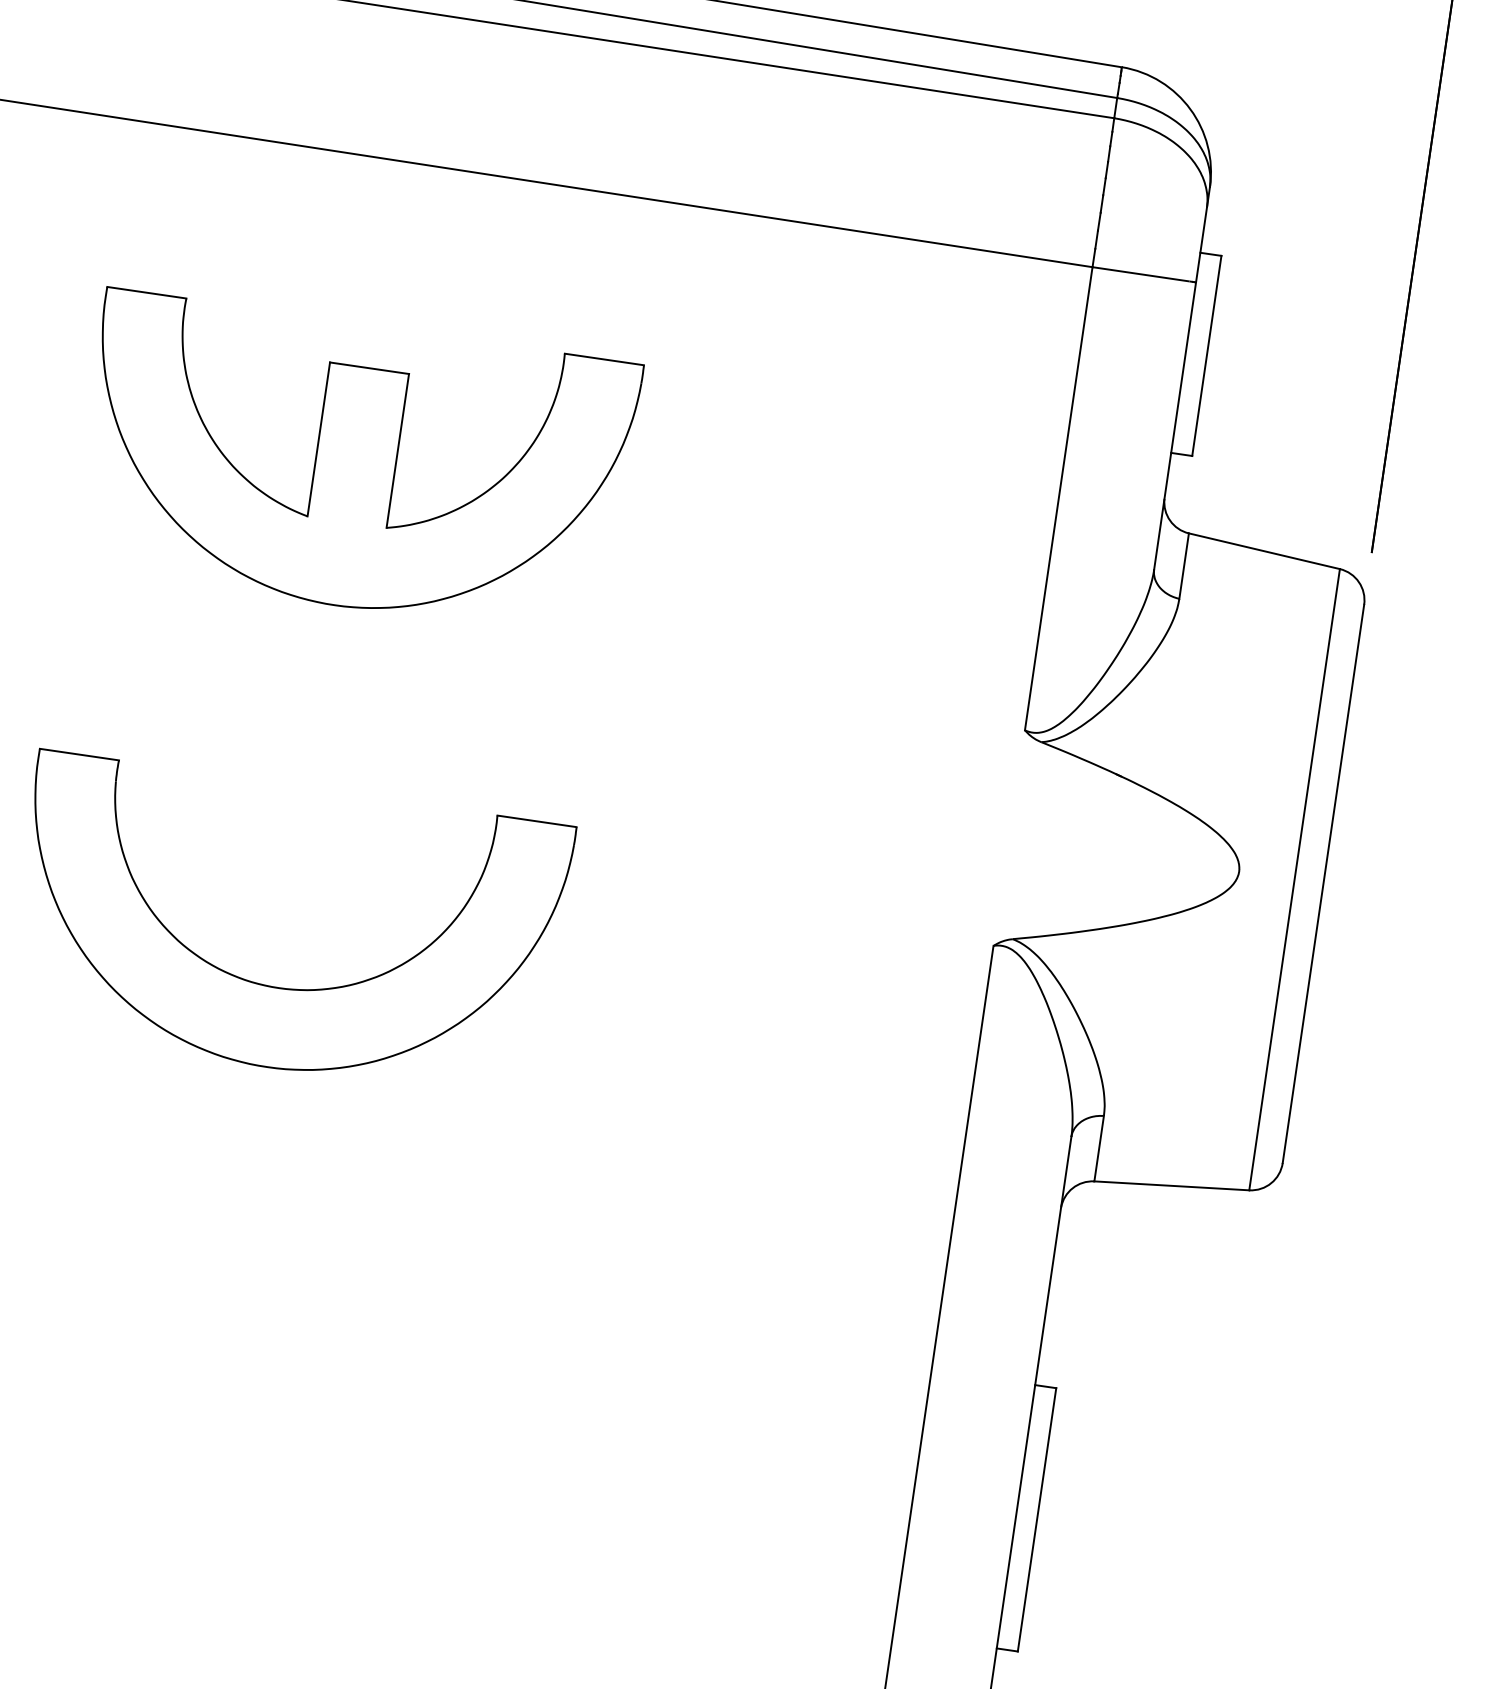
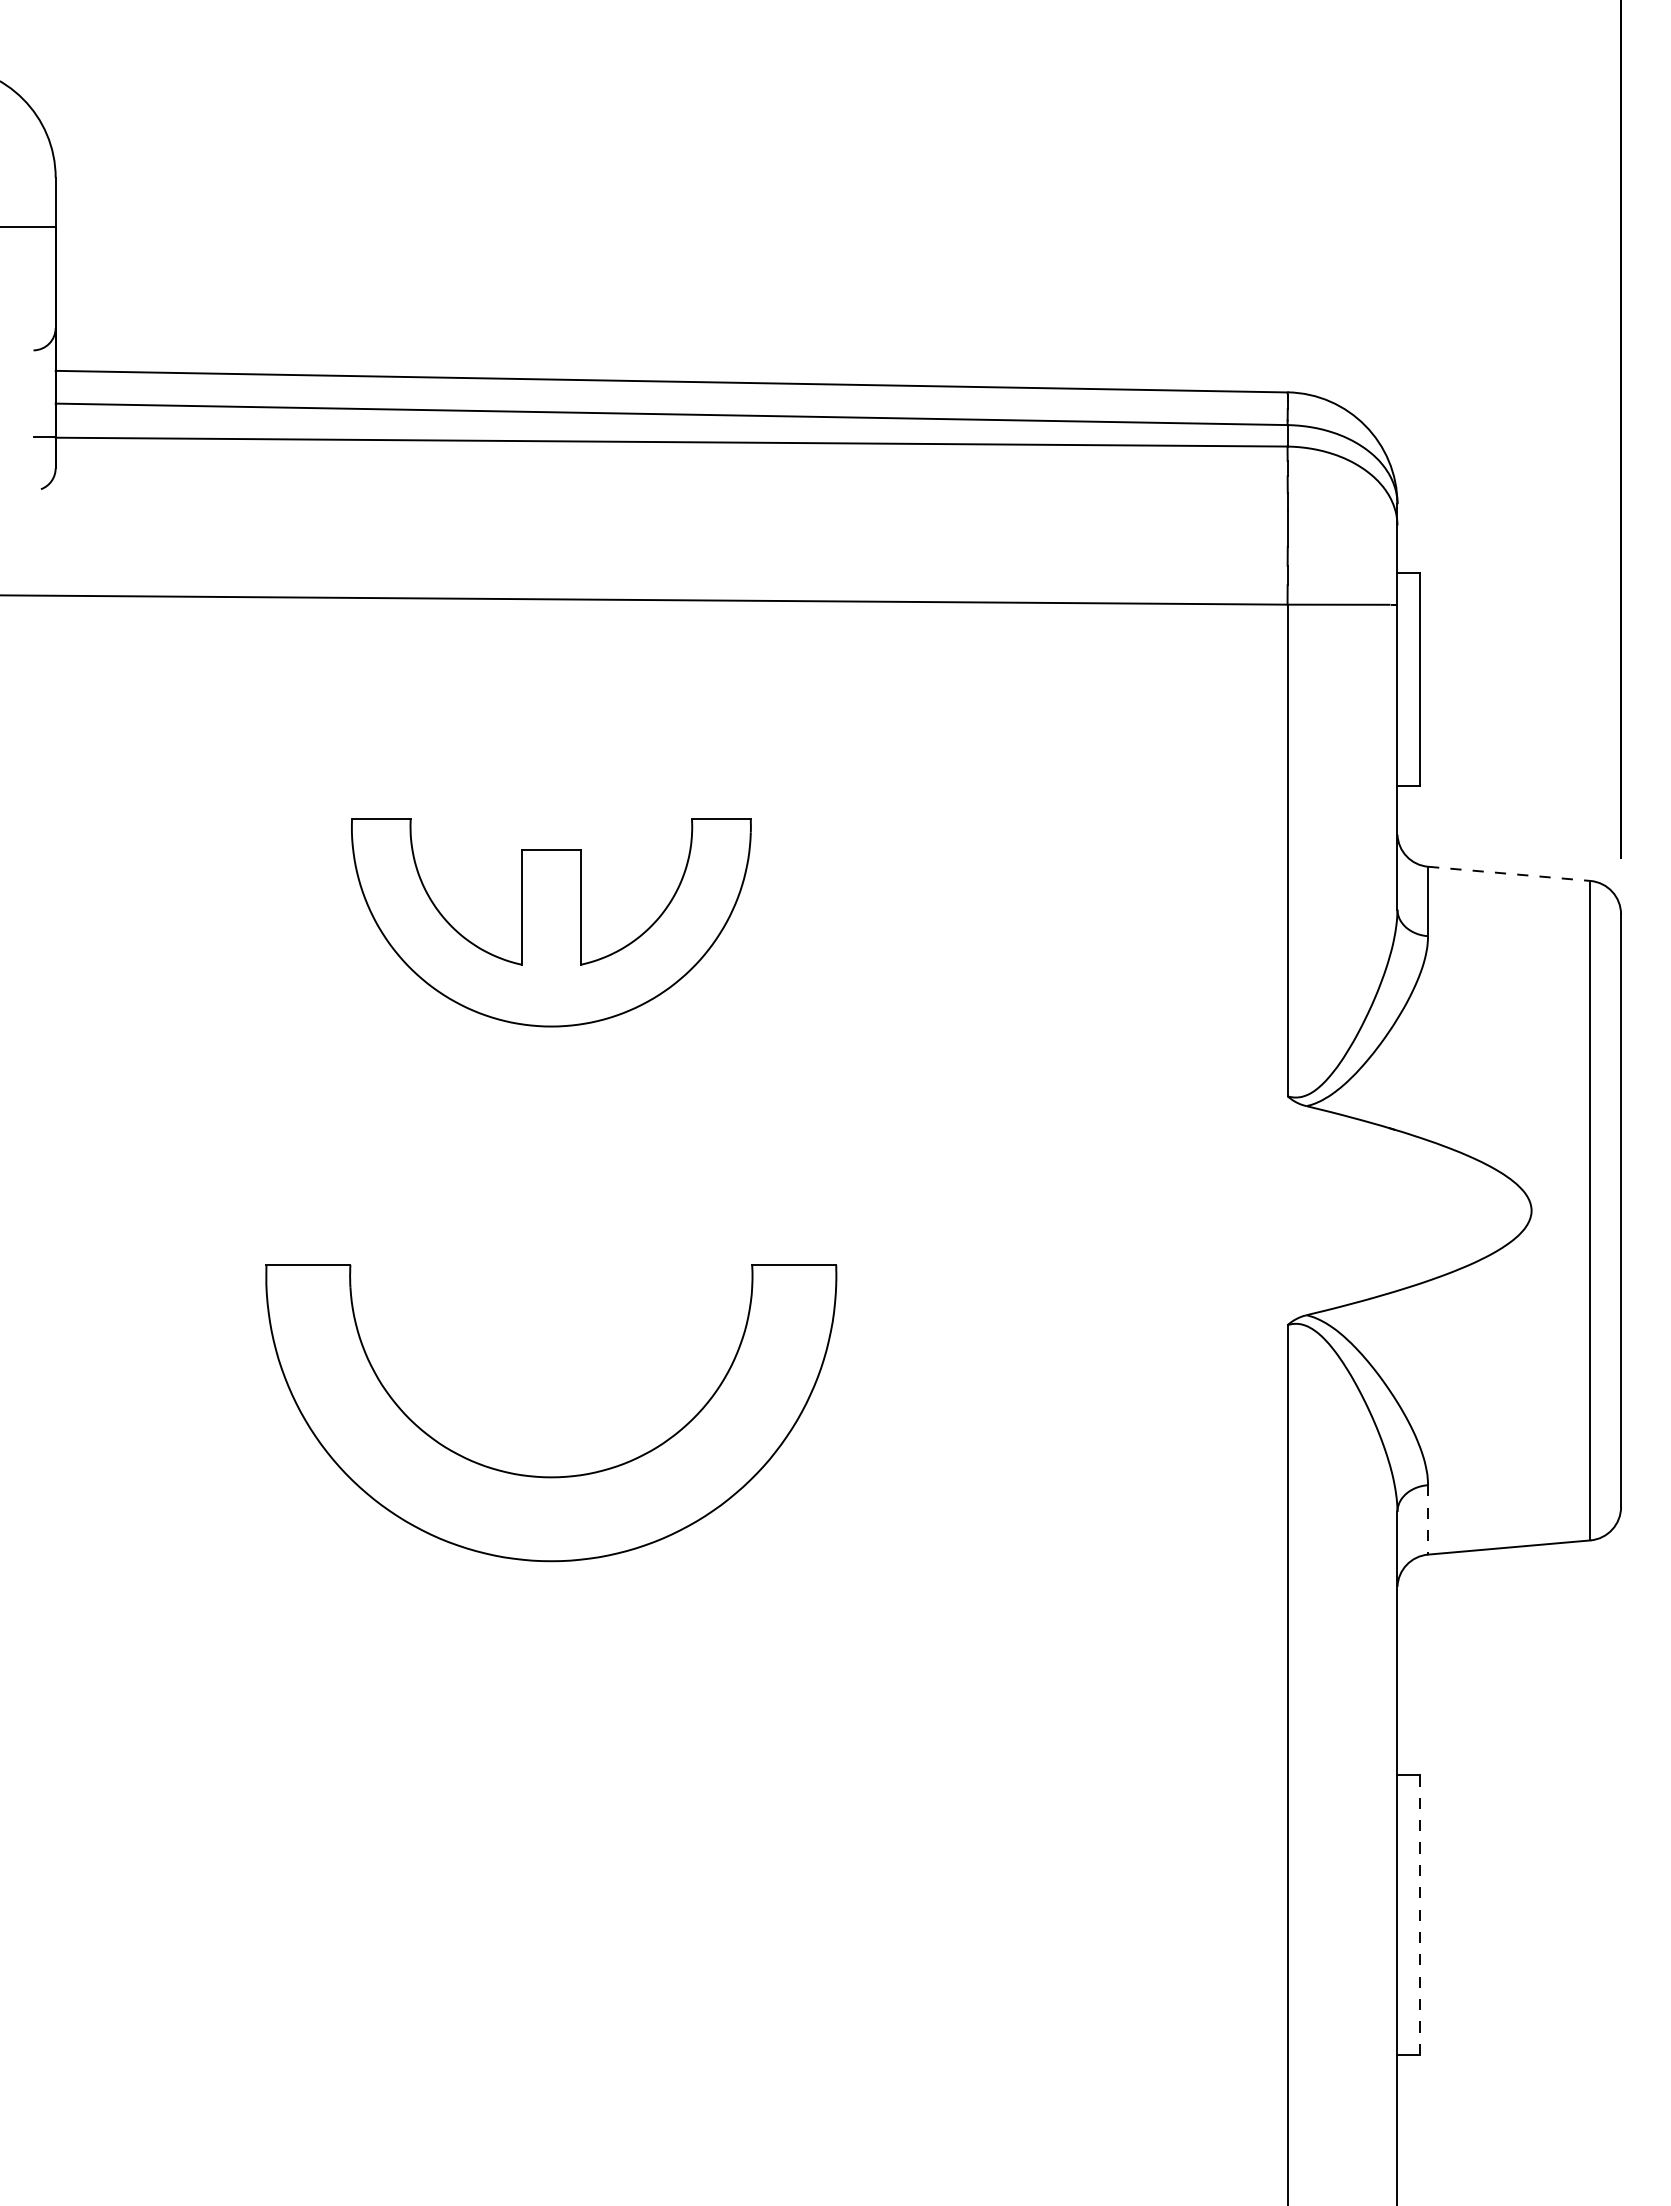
part: (355, 465) -> (551, 922), size x0.7
line: (1264, 550) -> (1509, 873), solid -> dashed
line: (1099, 1148) -> (1428, 1519), solid -> dashed
line: (1036, 1520) -> (1419, 1915), solid -> dashed

